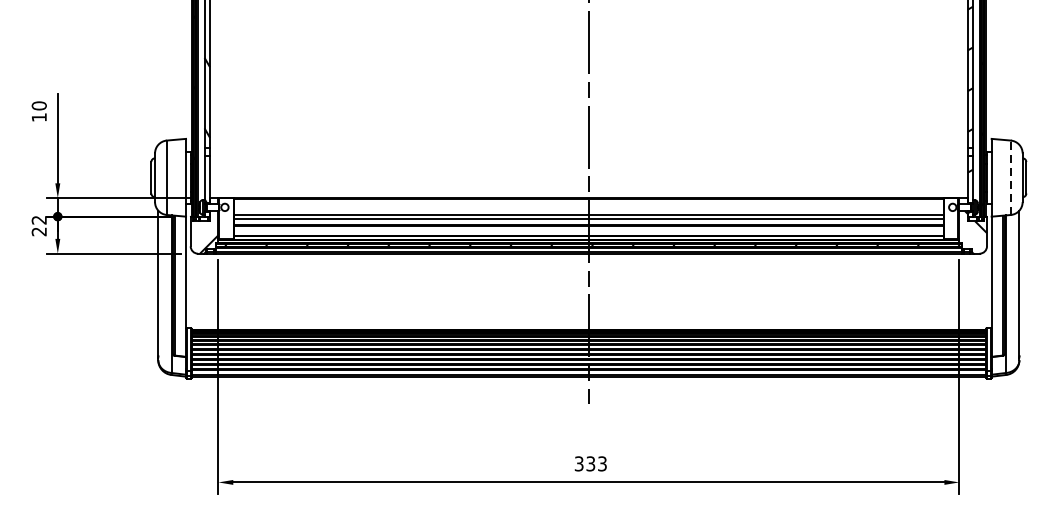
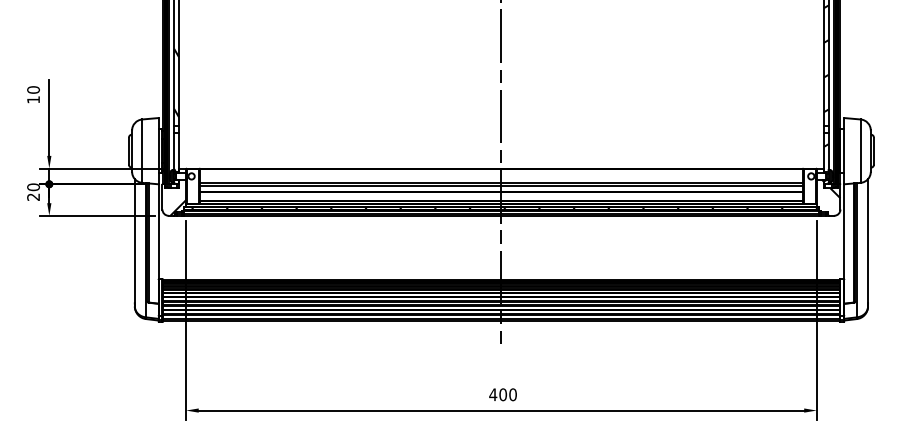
line: (1010, 178) -> (860, 151), dashed -> solid
text: (39, 220) -> (33, 187), 22 -> 20
text: (590, 463) -> (502, 394), 333 -> 400

